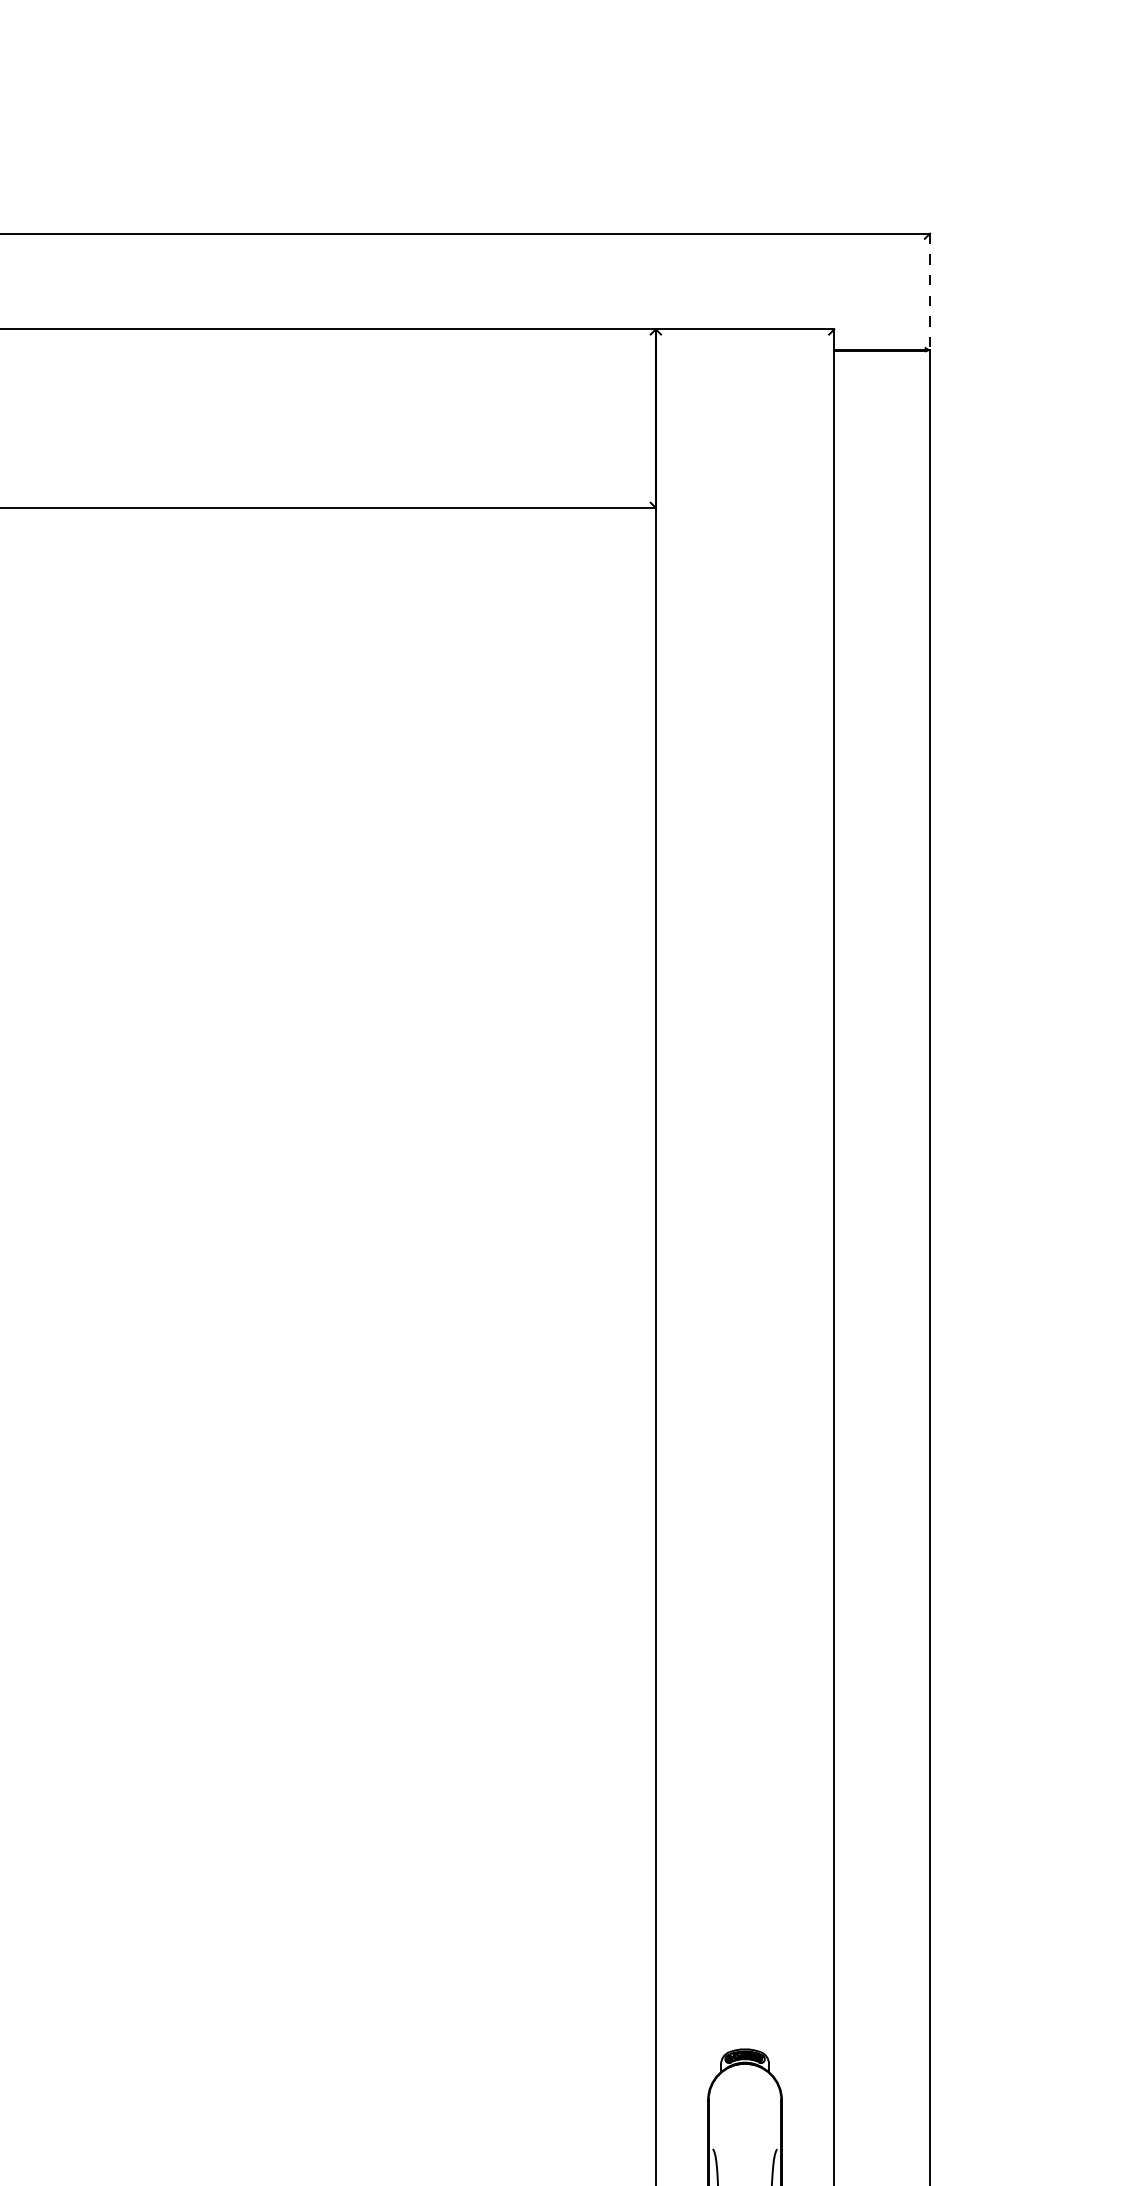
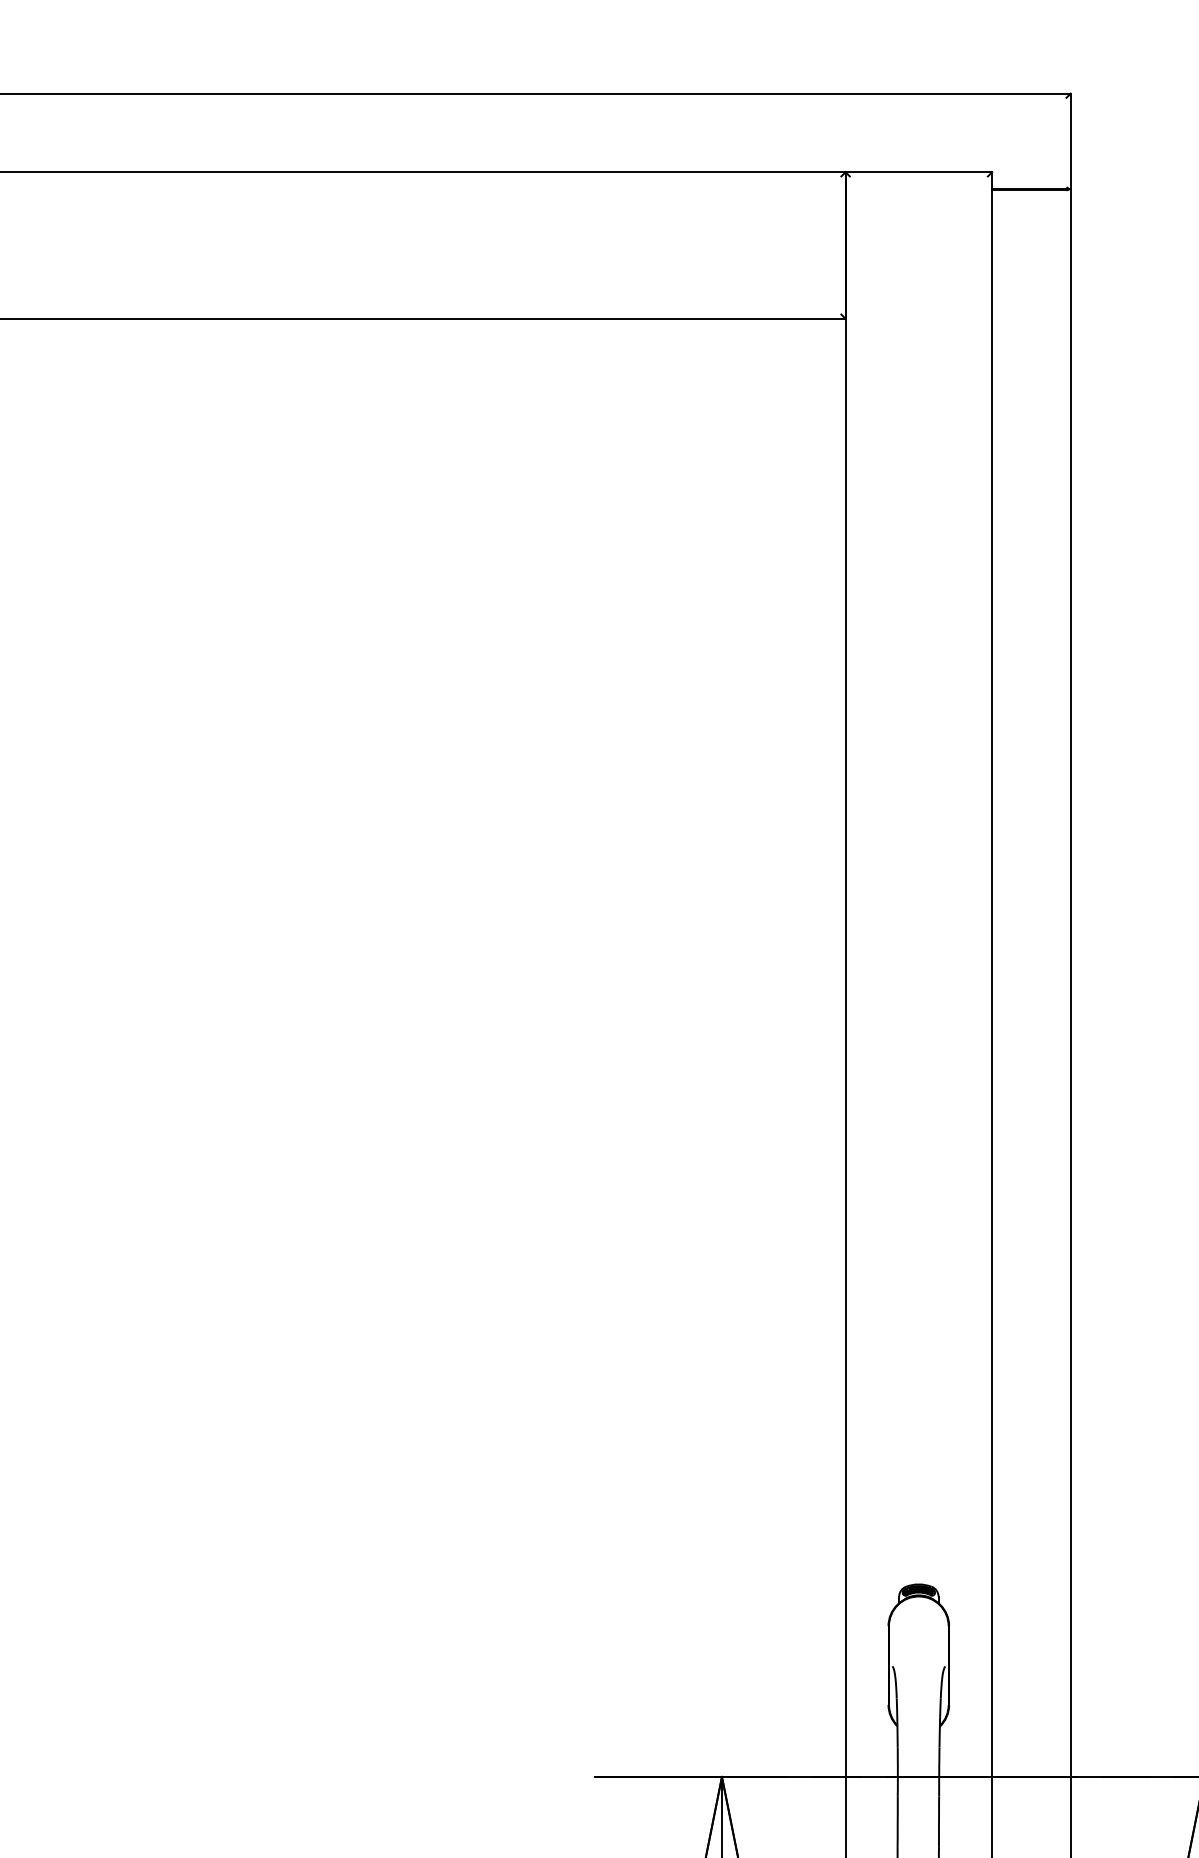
line: (929, 291) -> (1070, 141), dashed -> solid

